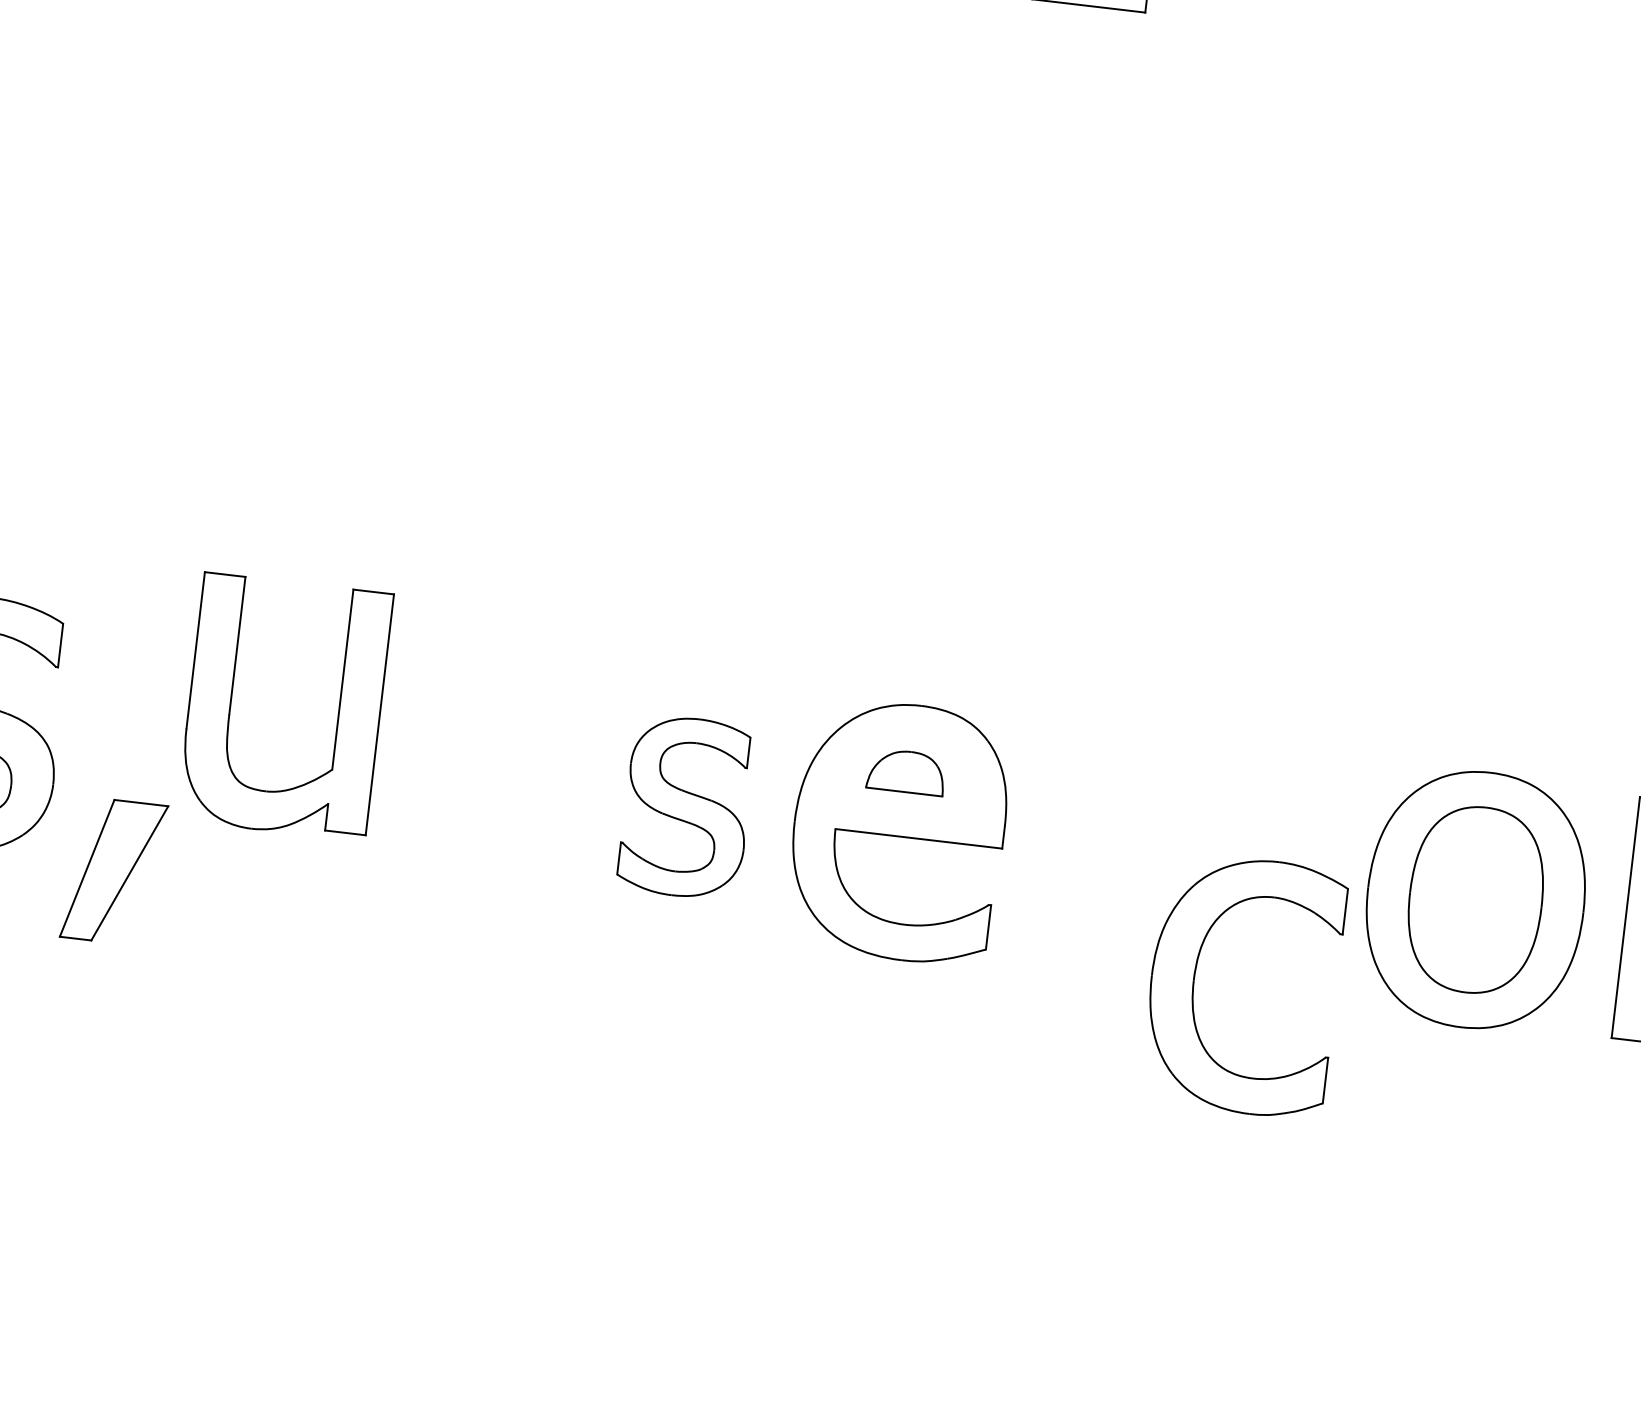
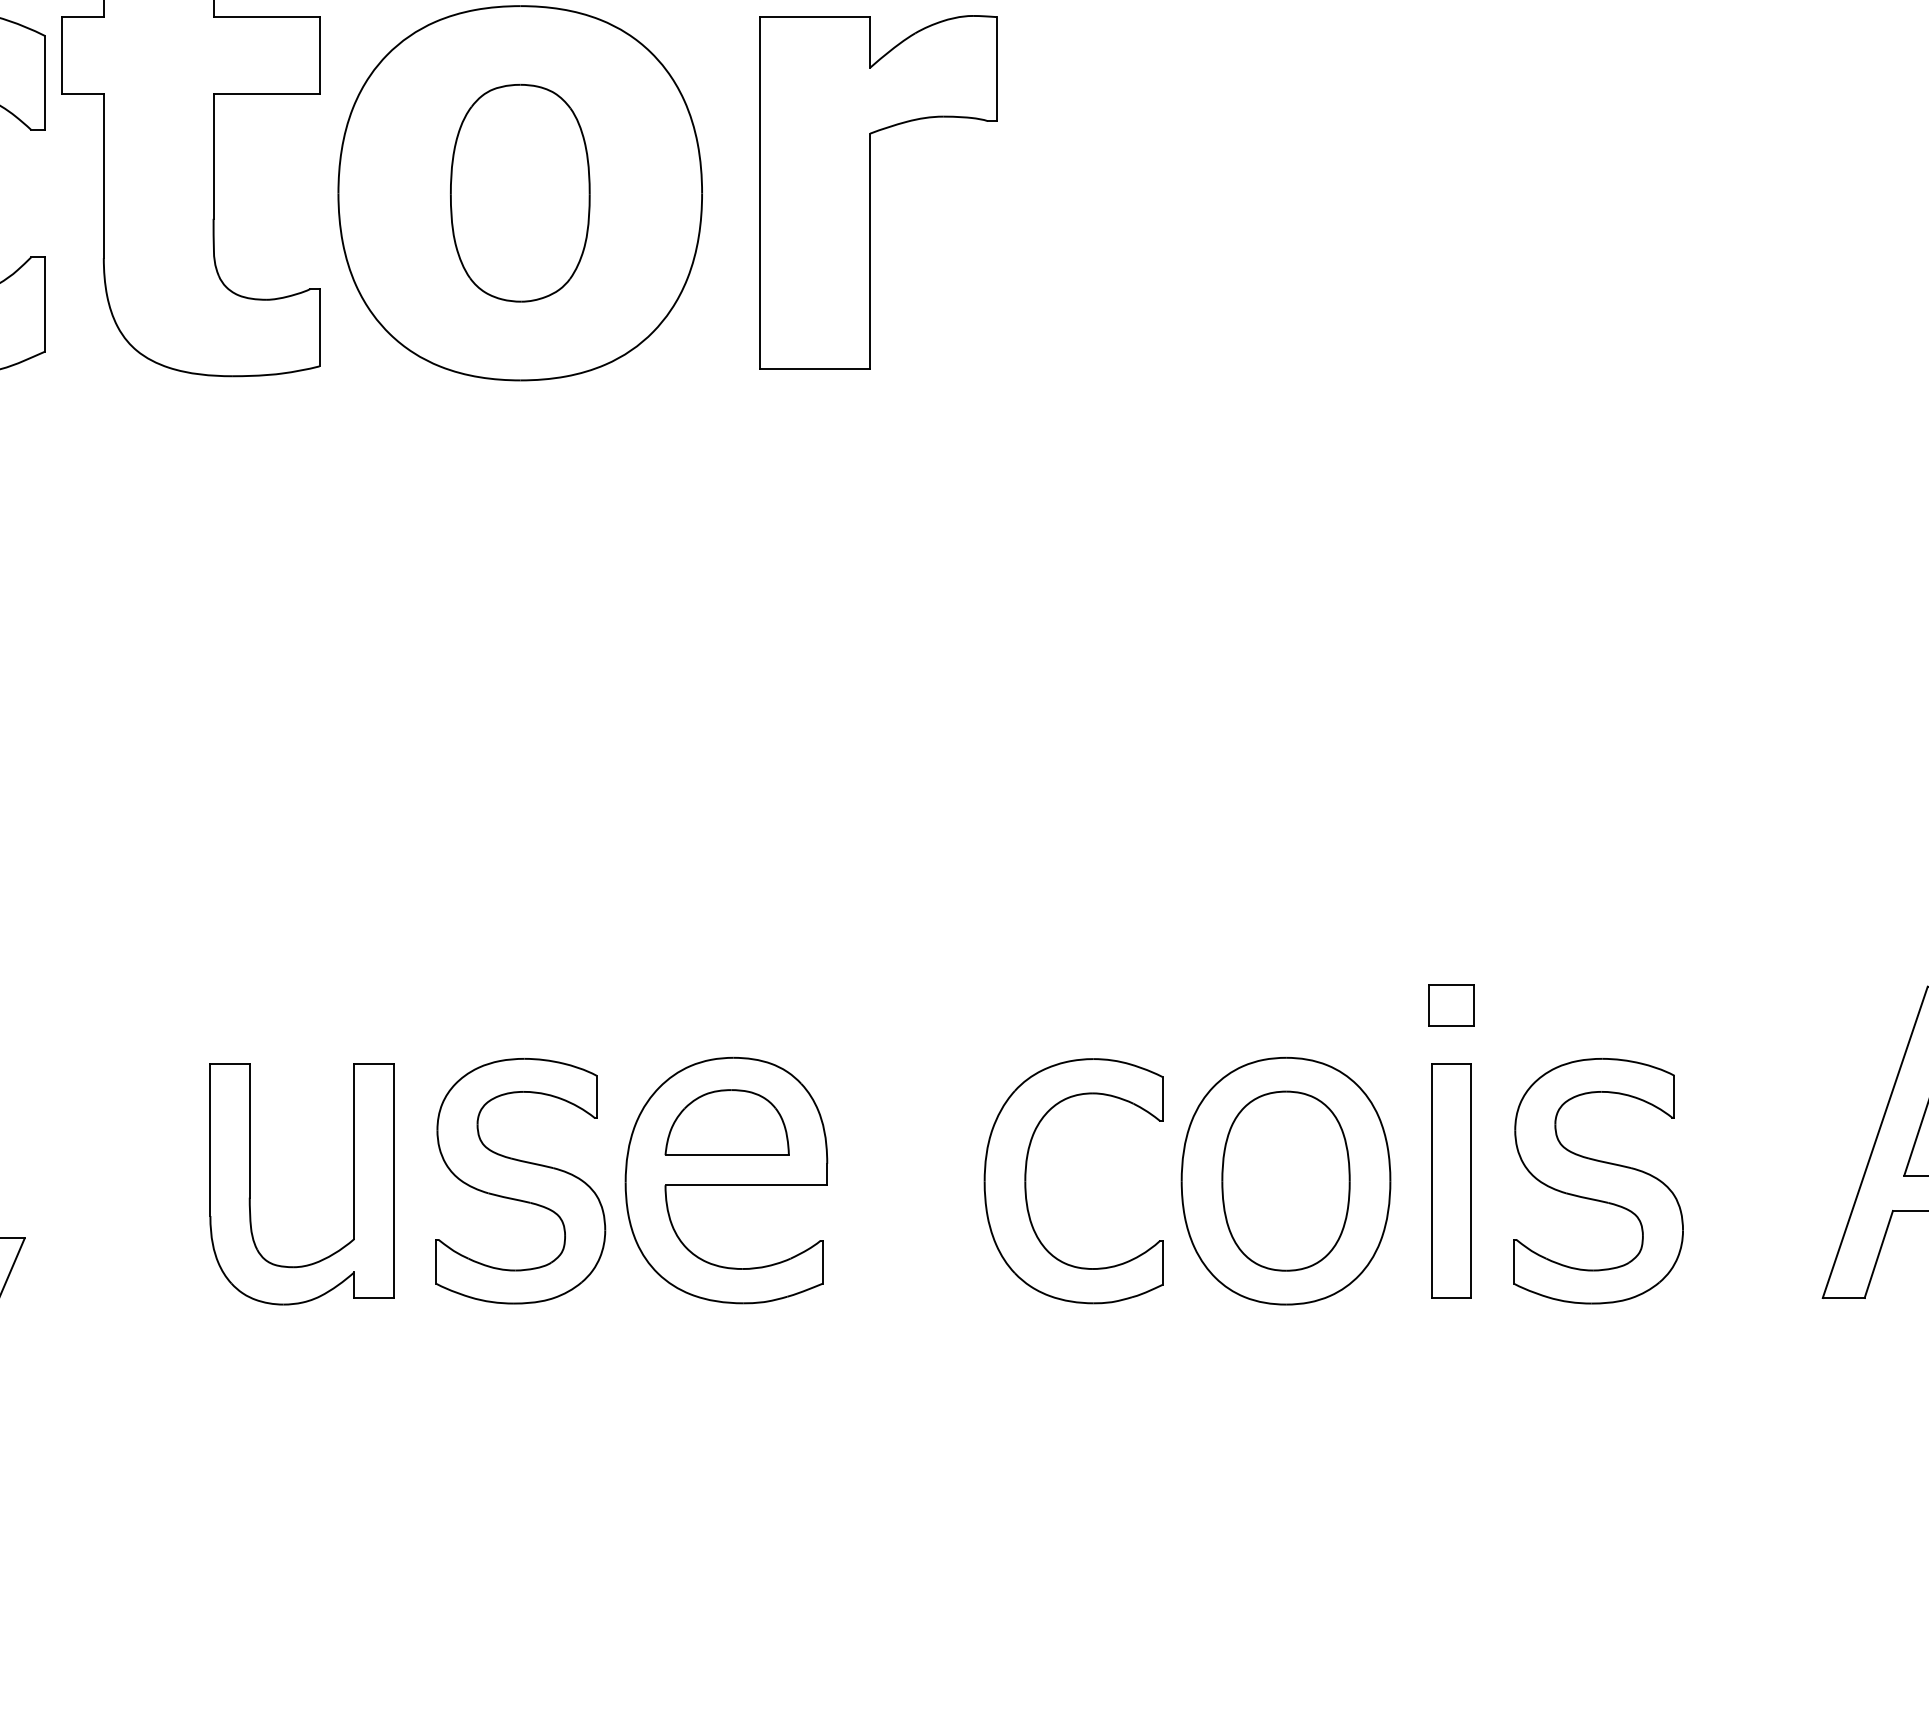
part: (231, 700) -> (250, 1184), moved
part: (905, 771) -> (726, 1122), size x1.67
part: (686, 807) -> (520, 1181), size x1.43
part: (1195, 980) -> (1026, 1181), moved

